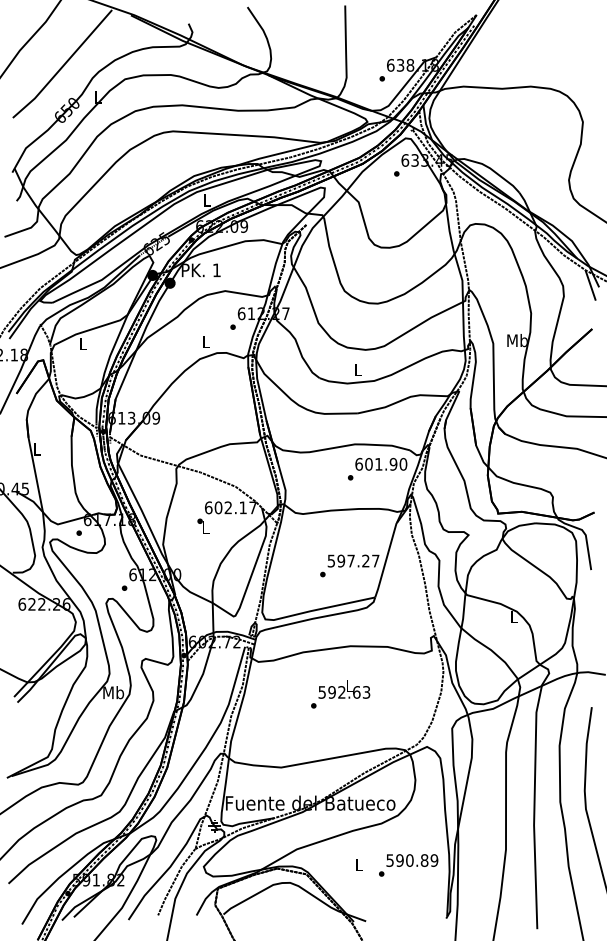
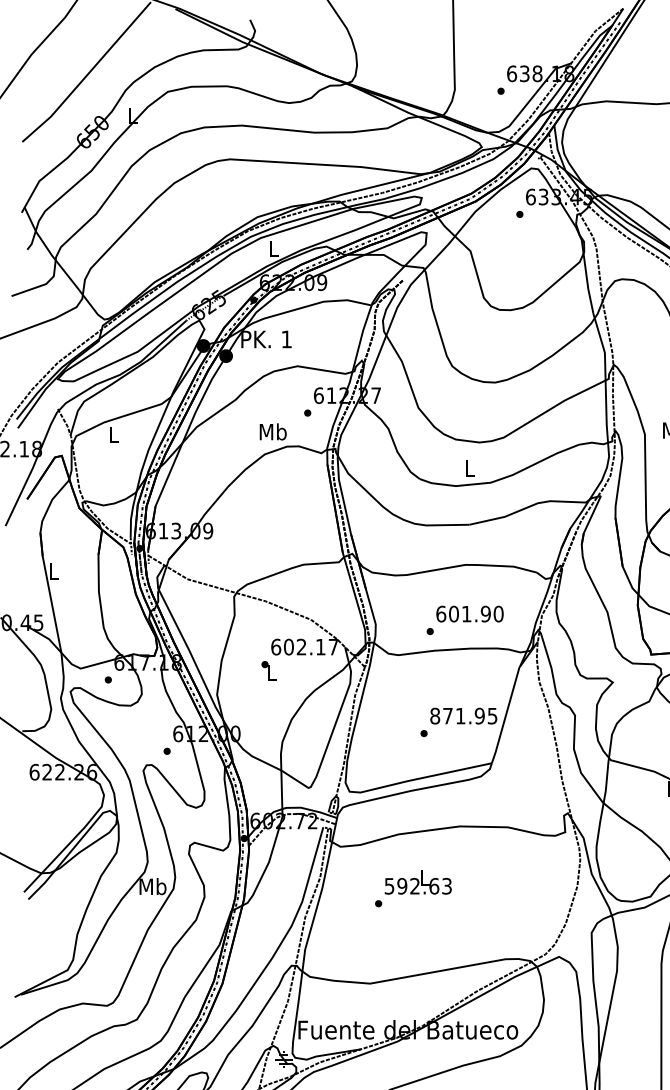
text: (206, 341) -> (273, 431), L -> Mb
text: (377, 469) -> (465, 620), moved
text: (353, 560) -> (463, 715), 597.27 -> 871.95
text: (340, 694) -> (413, 888), moved

